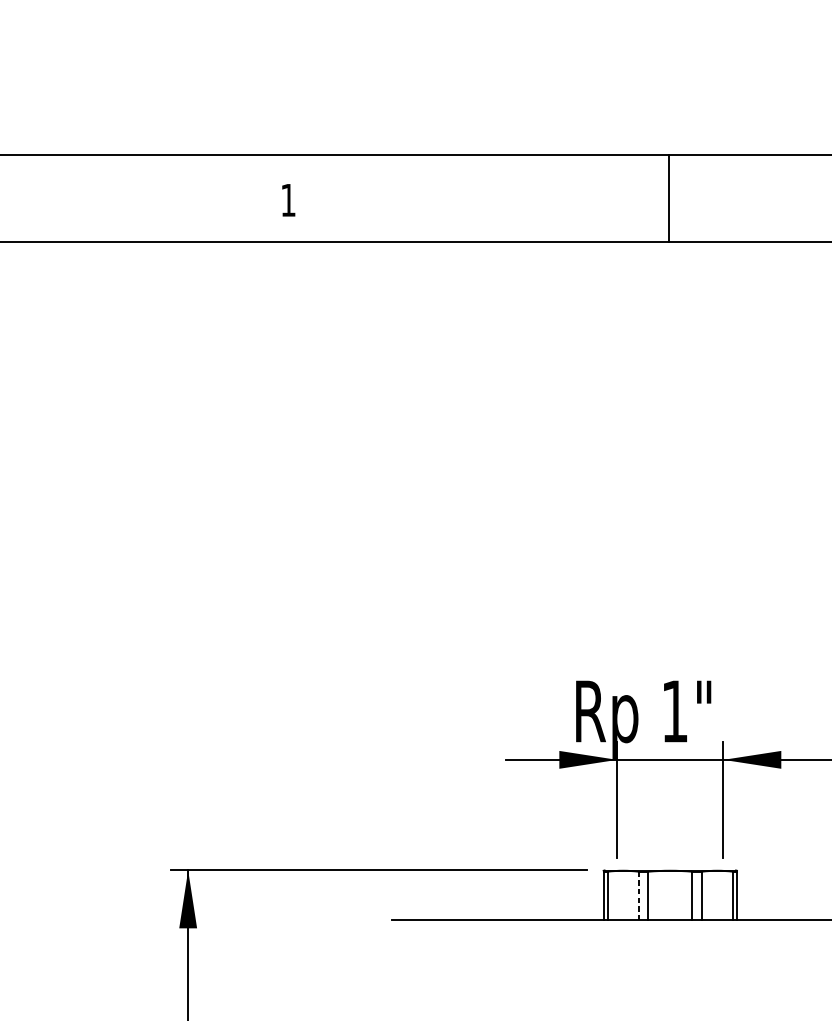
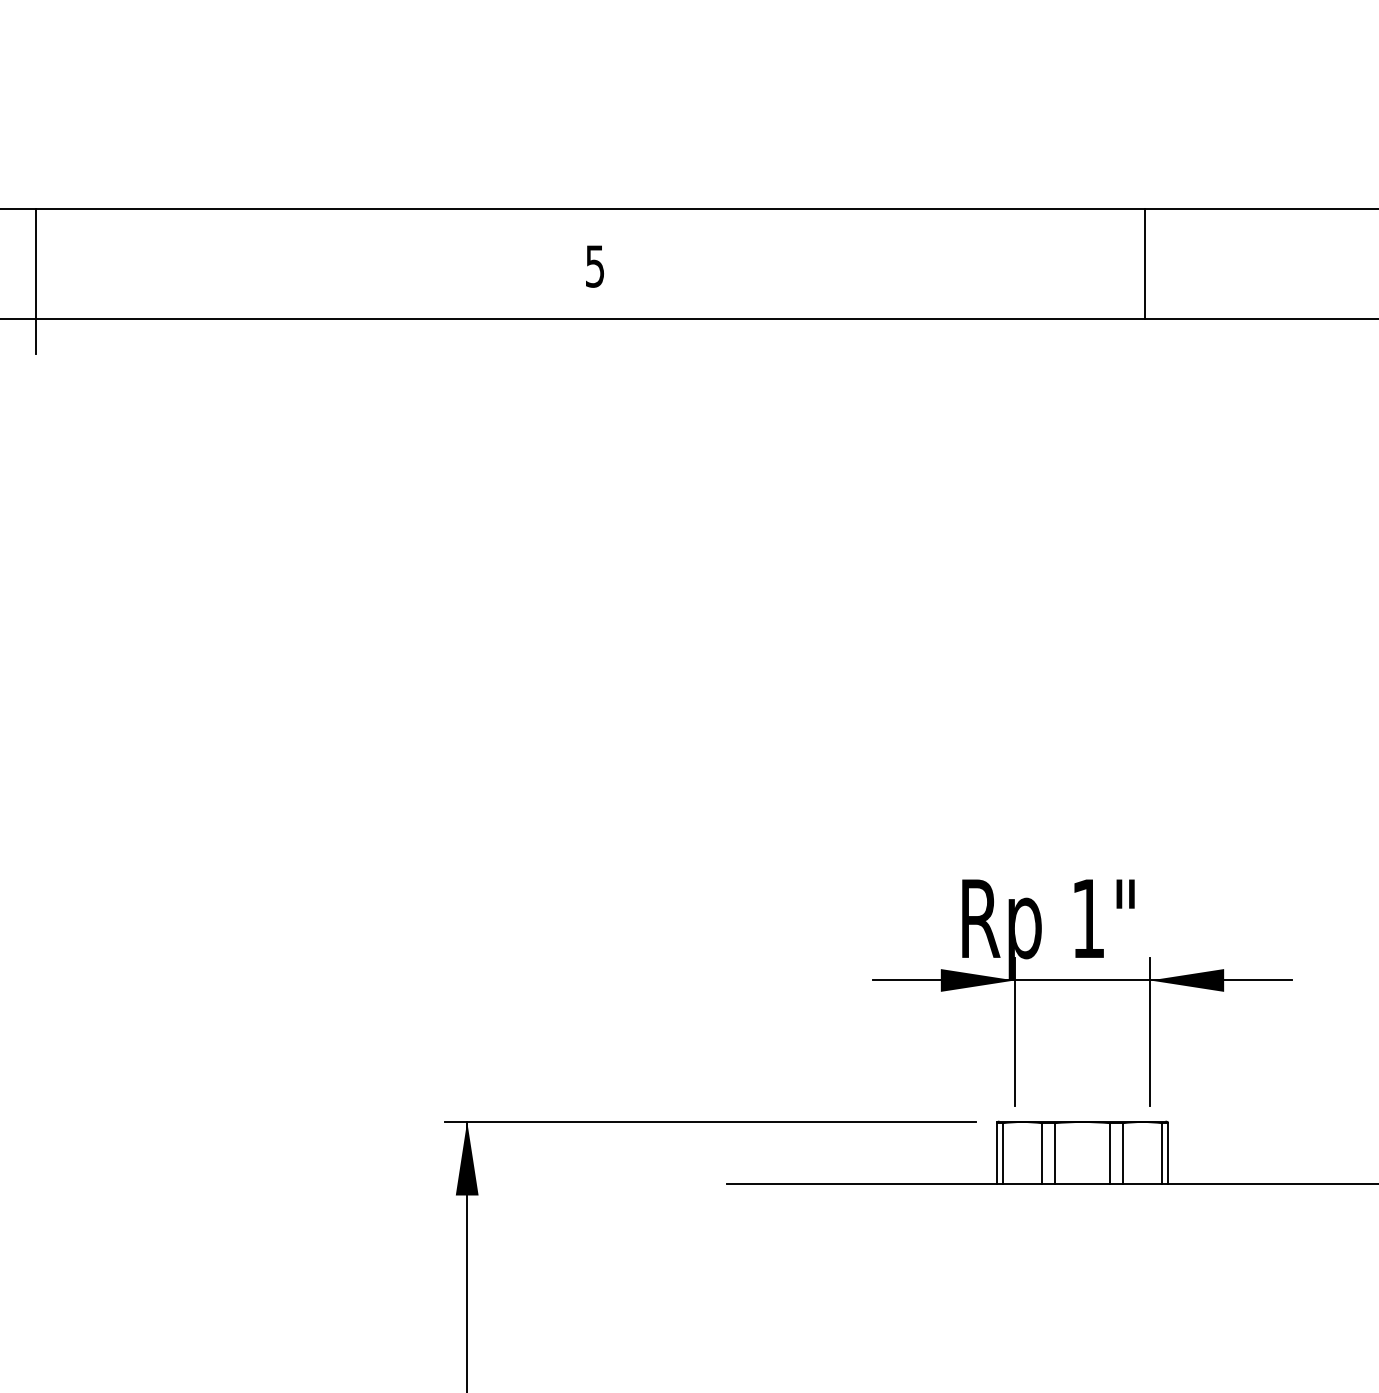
line: (669, 198) -> (1145, 263), moved
text: (287, 200) -> (594, 266), 1 -> 5
line: (638, 895) -> (1042, 1153), dashed -> solid

